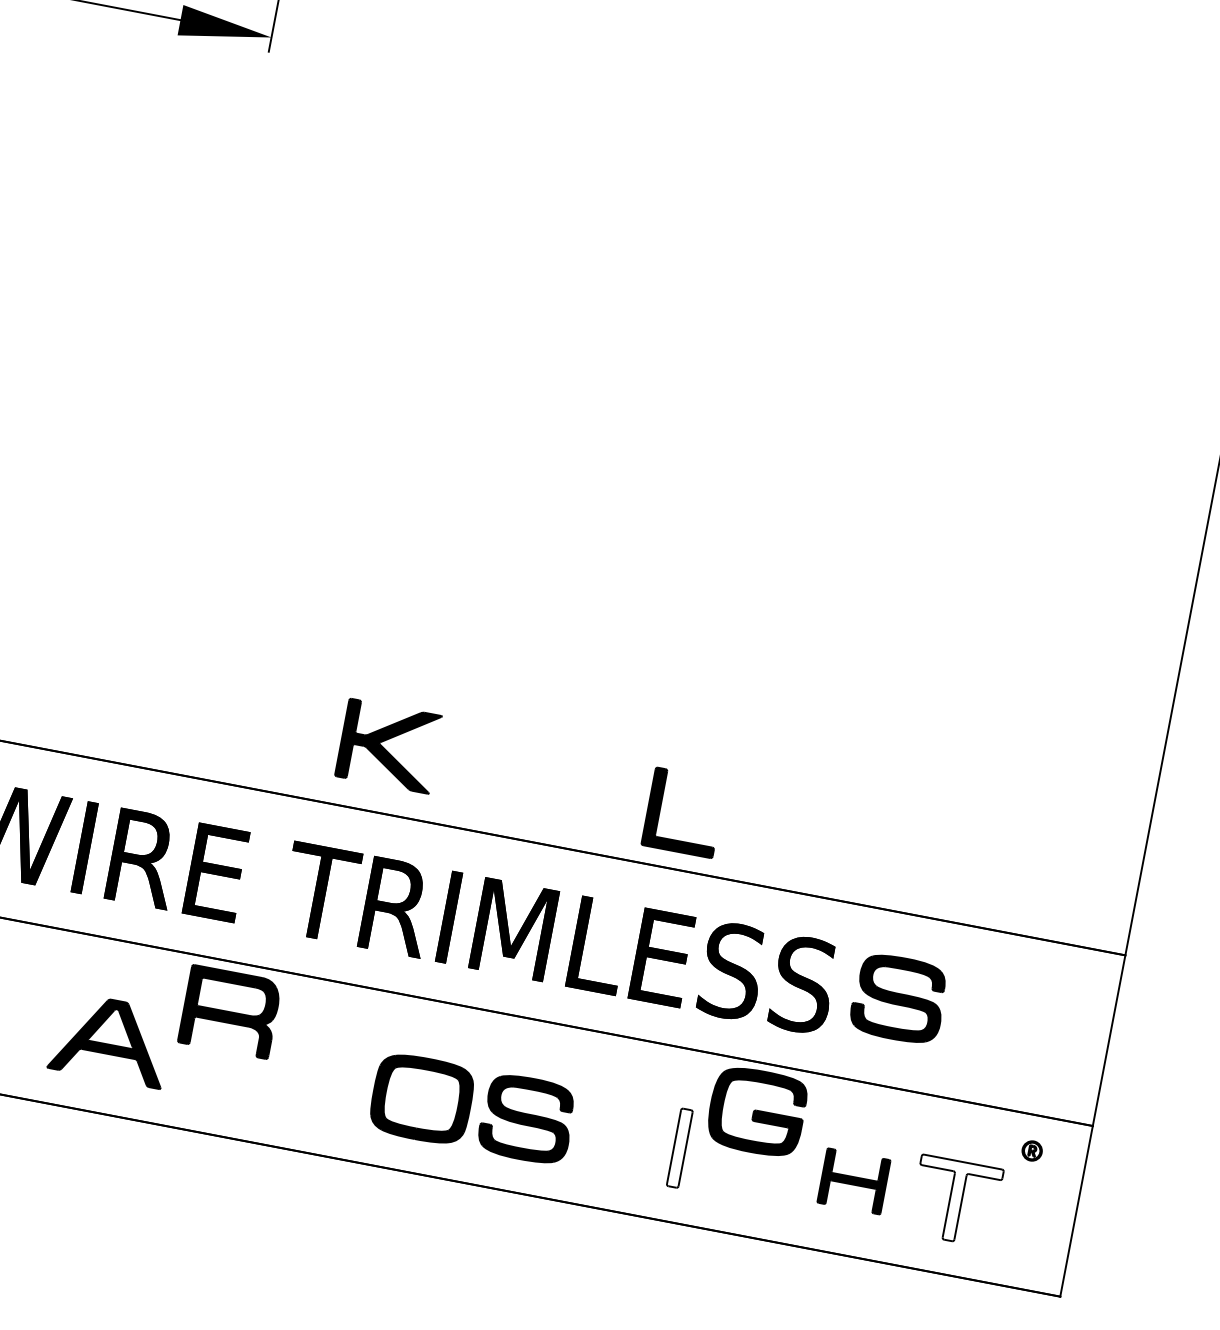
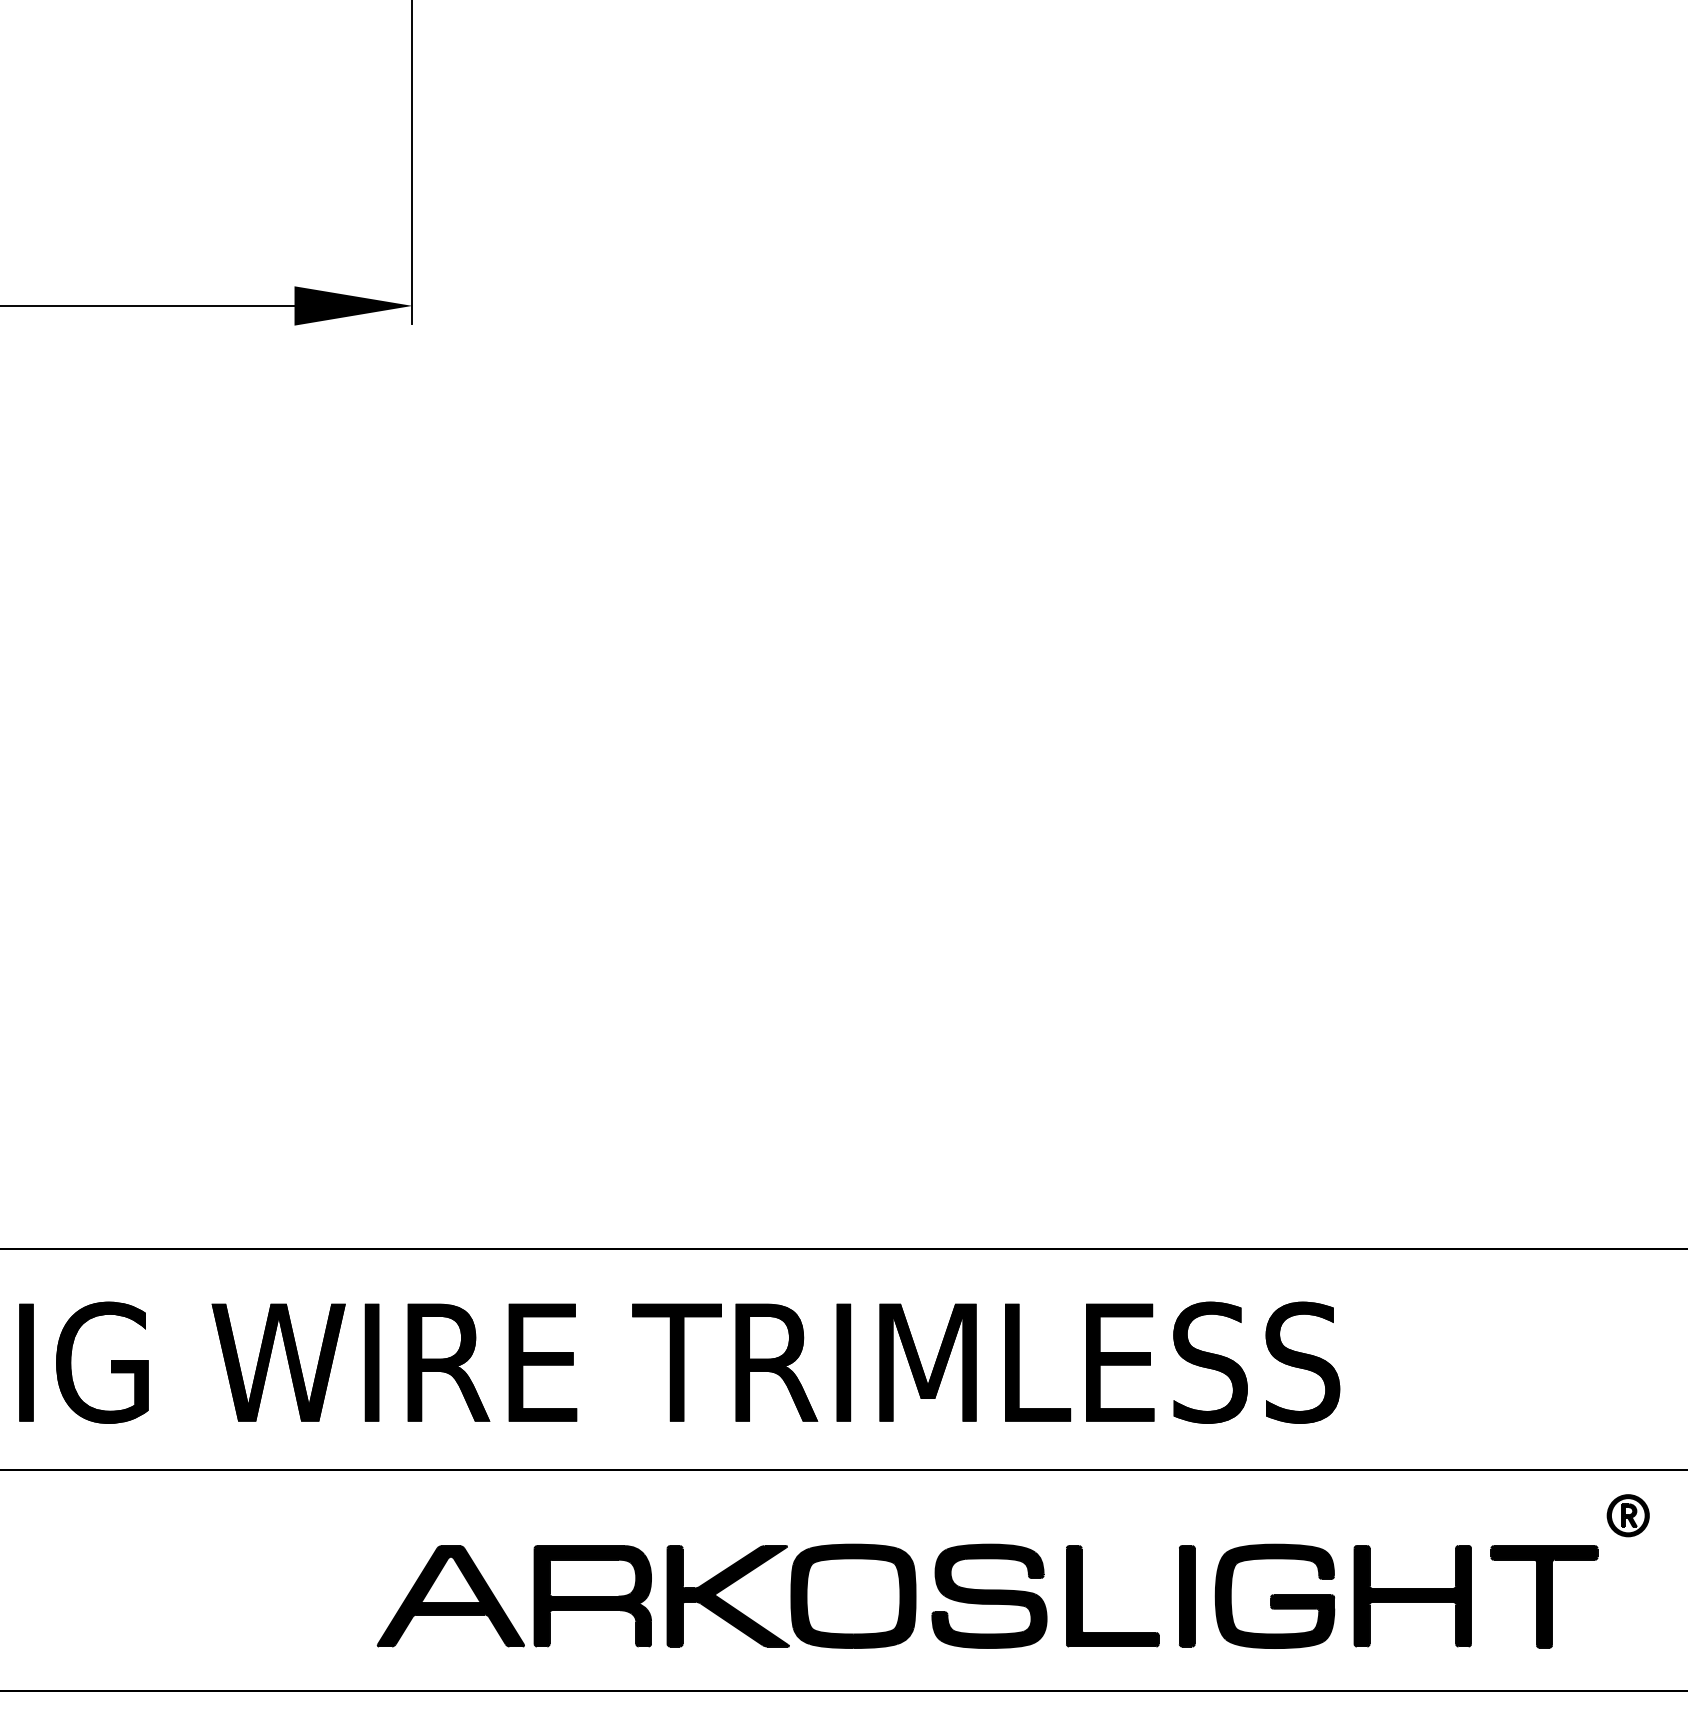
part: (388, 746) -> (727, 1596), moved
part: (660, 808) -> (1082, 1596), moved
part: (899, 998) -> (1425, 1356), removed
part: (229, 1012) -> (592, 1596), moved
part: (756, 1111) -> (1274, 1595), moved
fill: (679, 1148) -> (1186, 1596), added
part: (1031, 1150) -> (1627, 1515), size x1.67
part: (853, 1181) -> (1412, 1596), size x1.43
fill: (955, 1200) -> (1544, 1596), added

